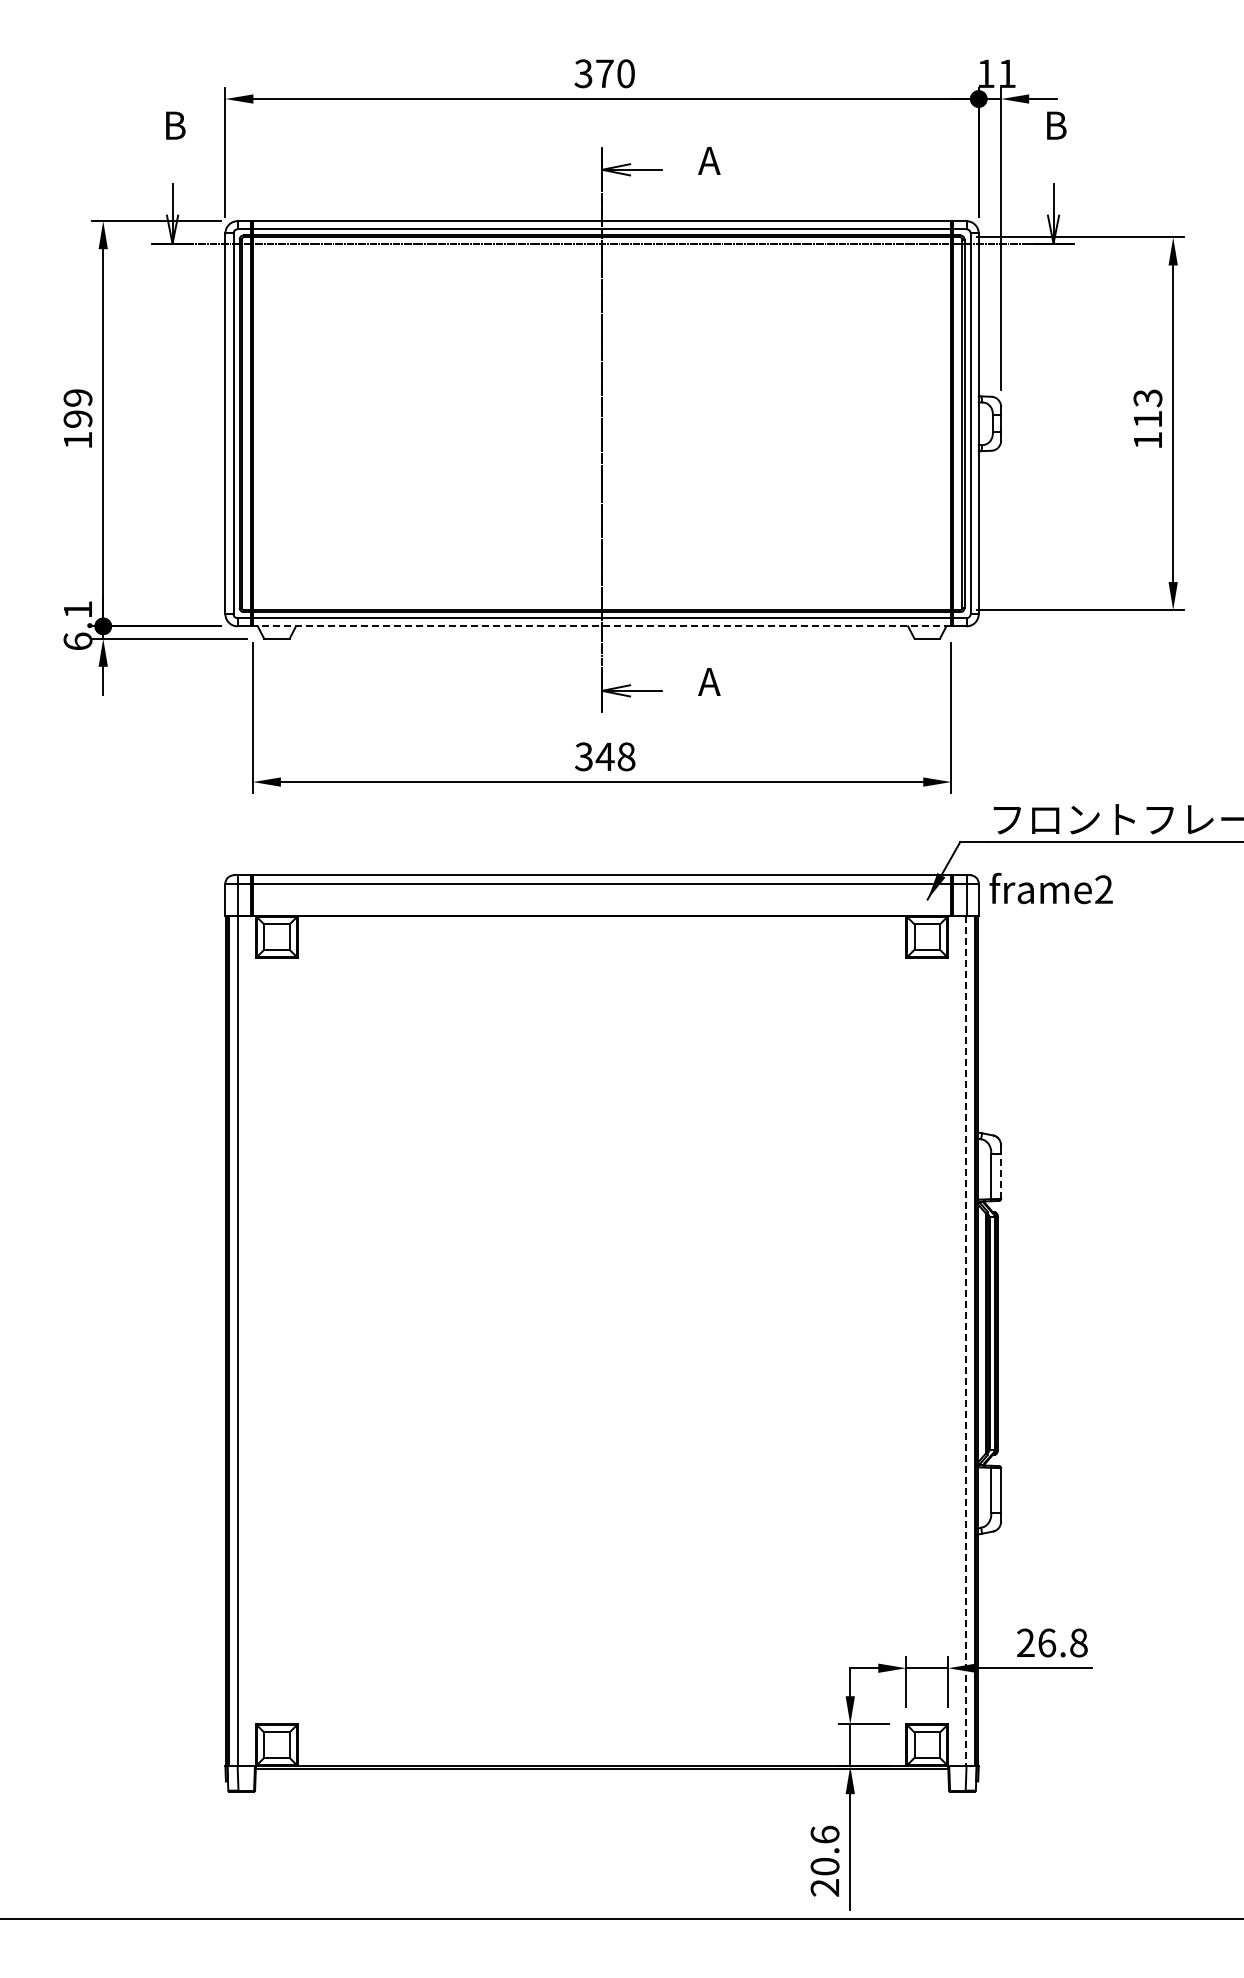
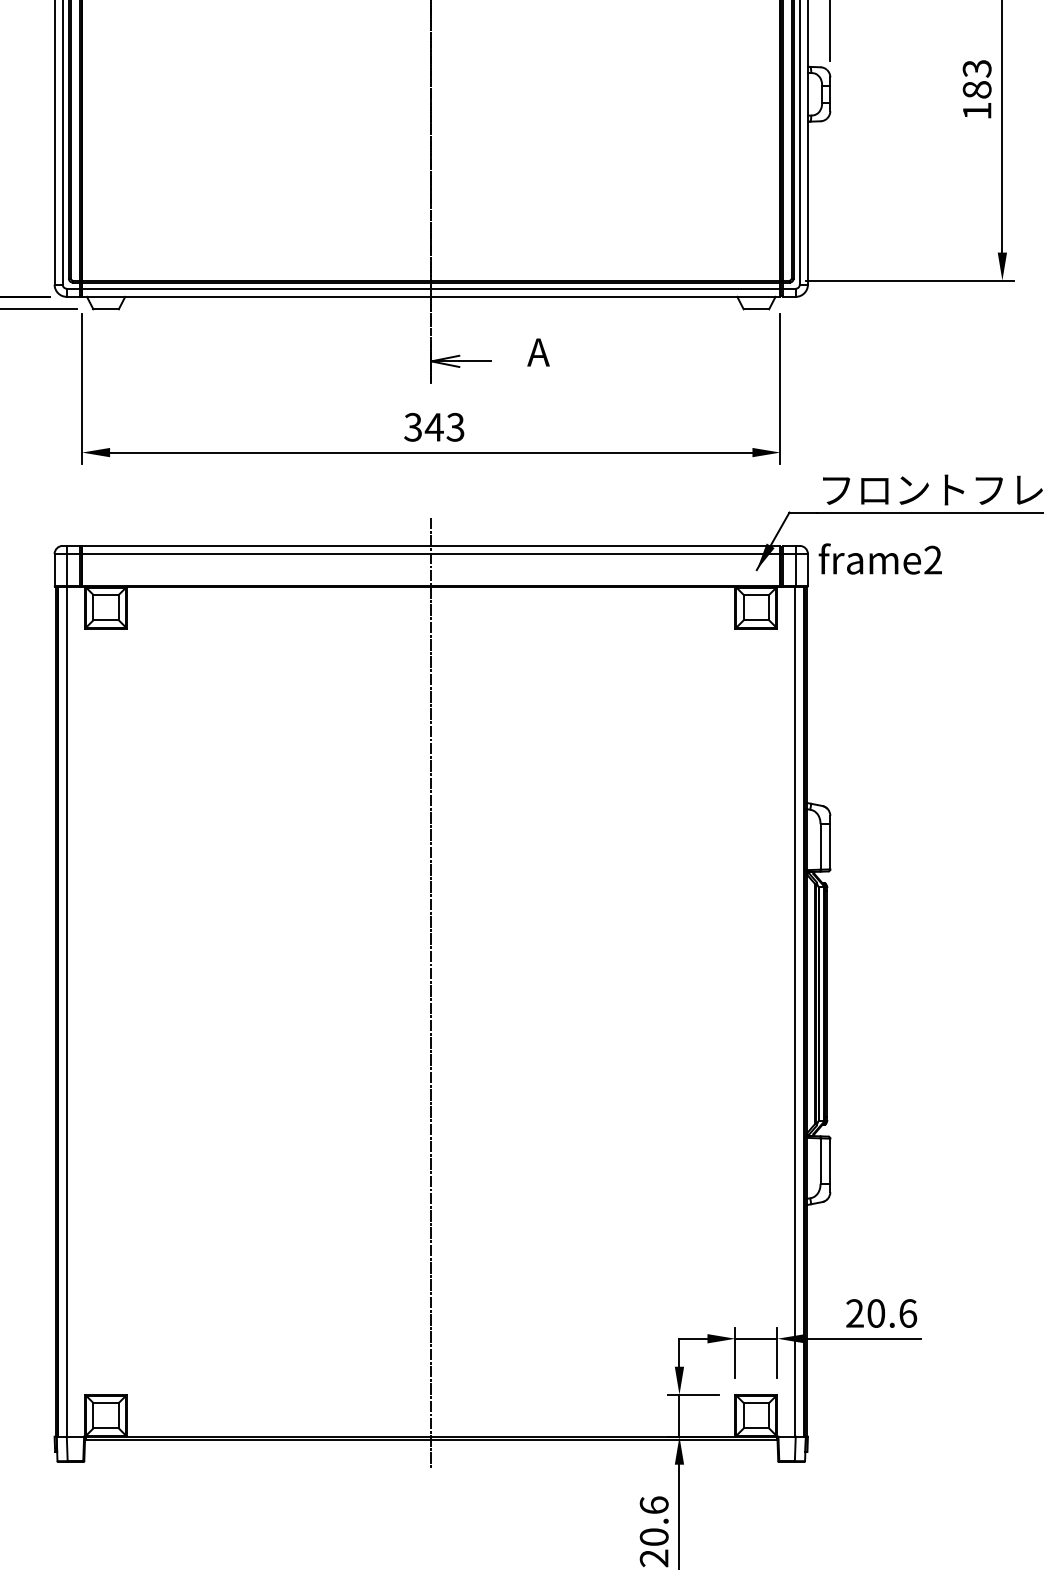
text: (1147, 419) -> (976, 90), 113 -> 183
line: (601, 626) -> (430, 297), dashed -> solid
text: (626, 756) -> (455, 427), 348 -> 343
line: (1001, 1176) -> (830, 847), dashed -> solid
line: (602, 1322) -> (431, 993), added
line: (966, 1341) -> (795, 1012), dashed -> solid
text: (1062, 1642) -> (891, 1313), 26.8 -> 20.6

